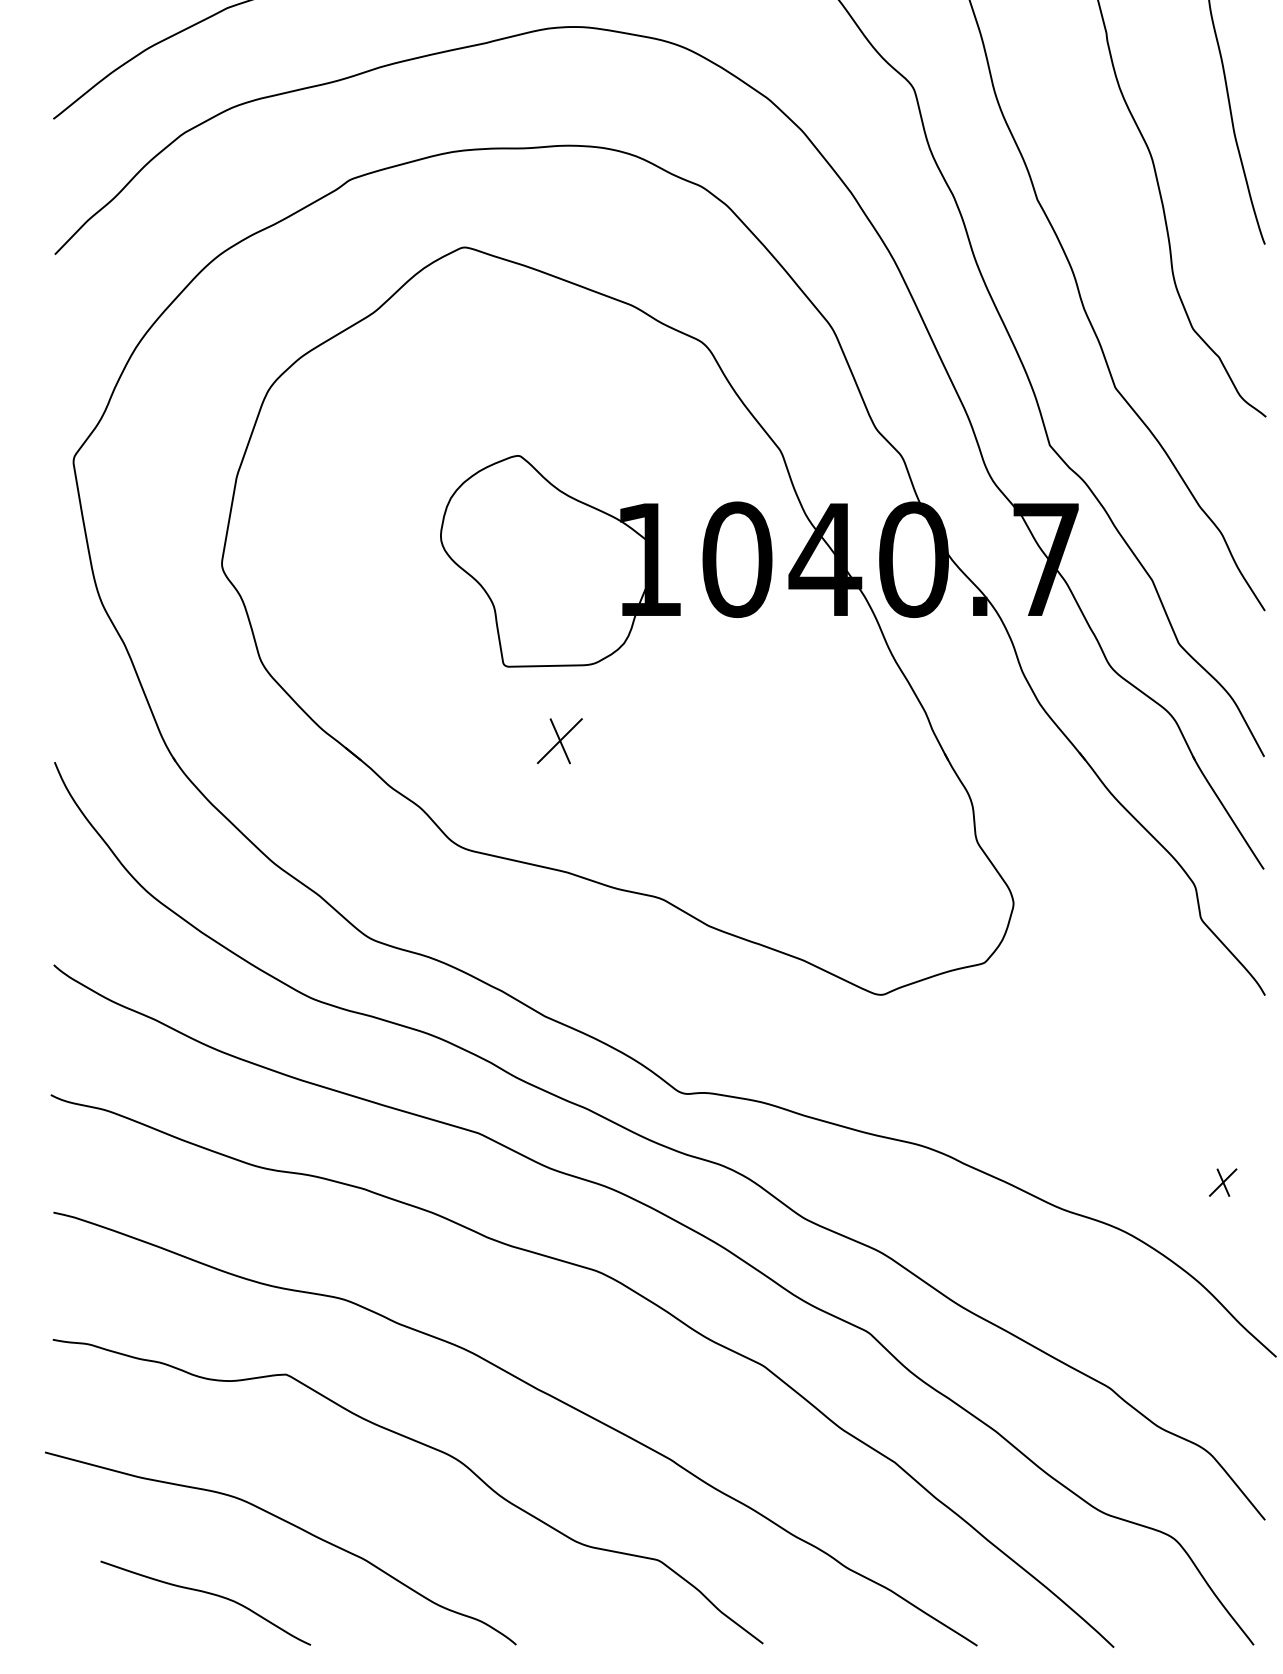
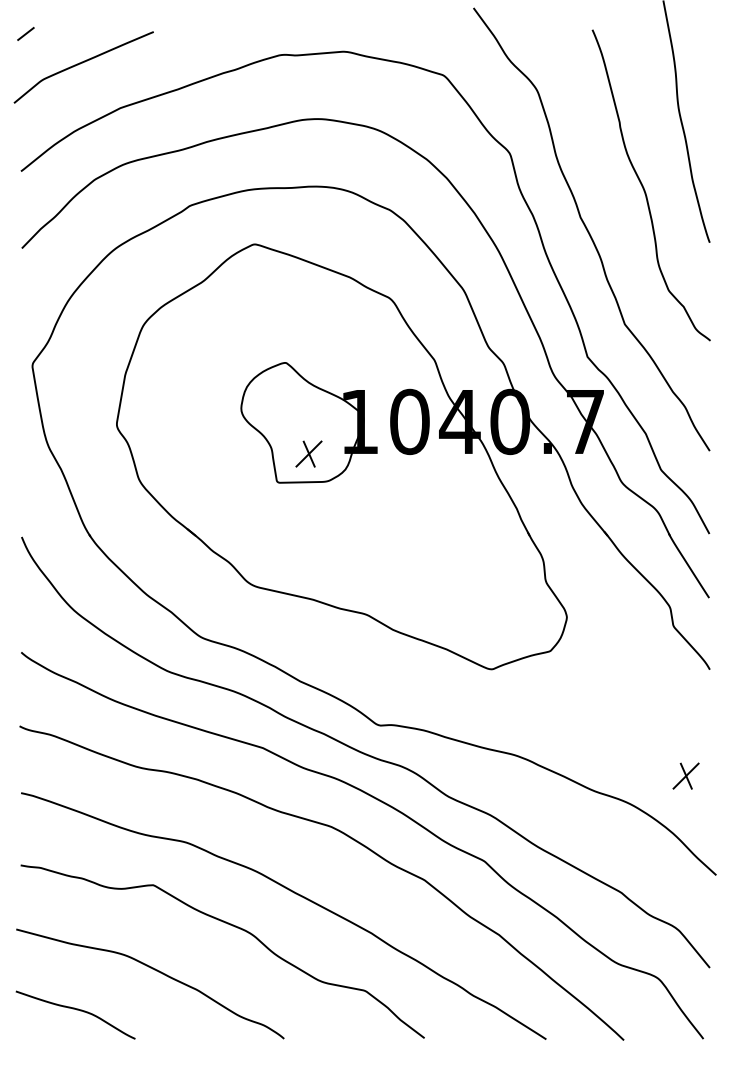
part: (559, 740) -> (308, 453), moved
part: (1222, 1181) -> (685, 775), size x1.67
curve: (207, 1594) -> (76, 1010), moved

